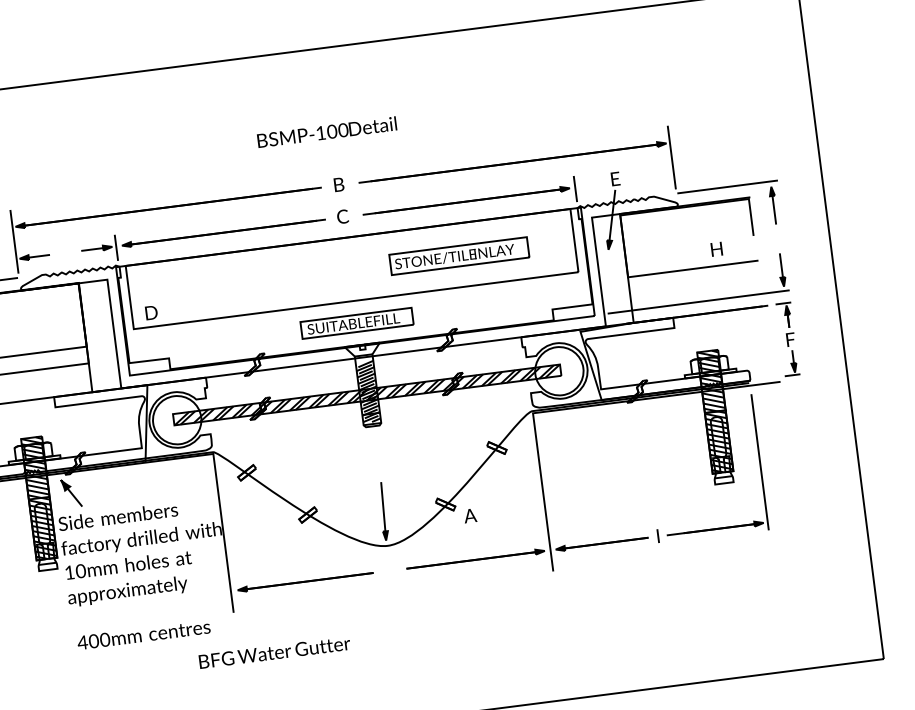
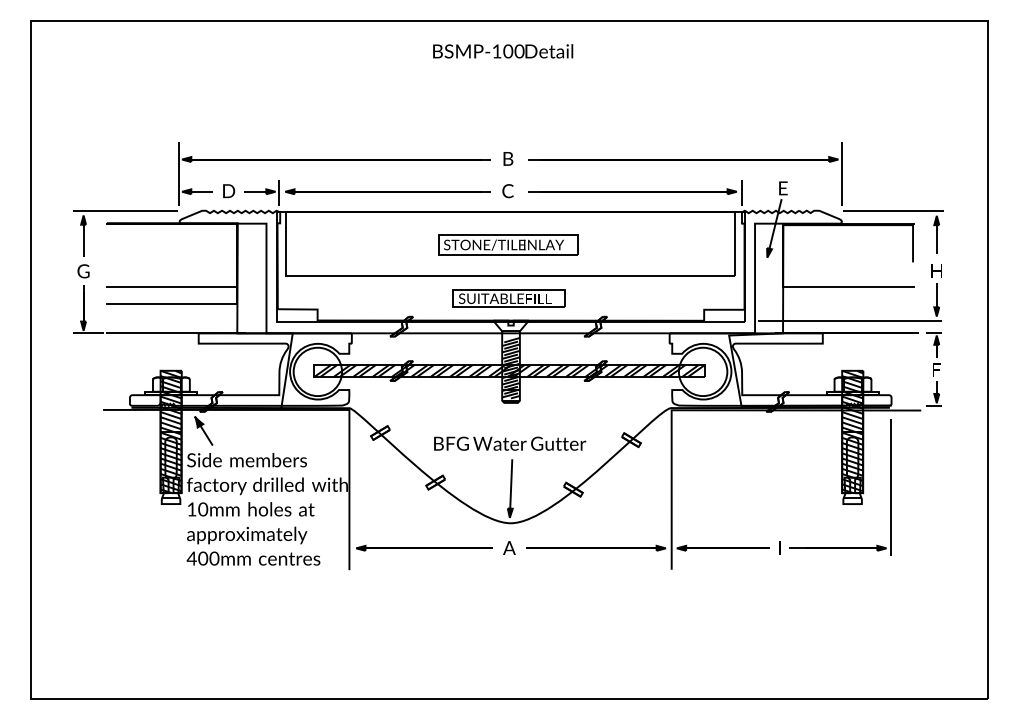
text: (327, 132) -> (503, 51), moved
text: (716, 248) -> (936, 270), moved
part: (459, 255) -> (508, 244), moved
text: (152, 313) -> (229, 191), moved
text: (470, 515) -> (509, 547), moved
text: (143, 634) -> (253, 558), moved
text: (275, 652) -> (510, 443), moved

